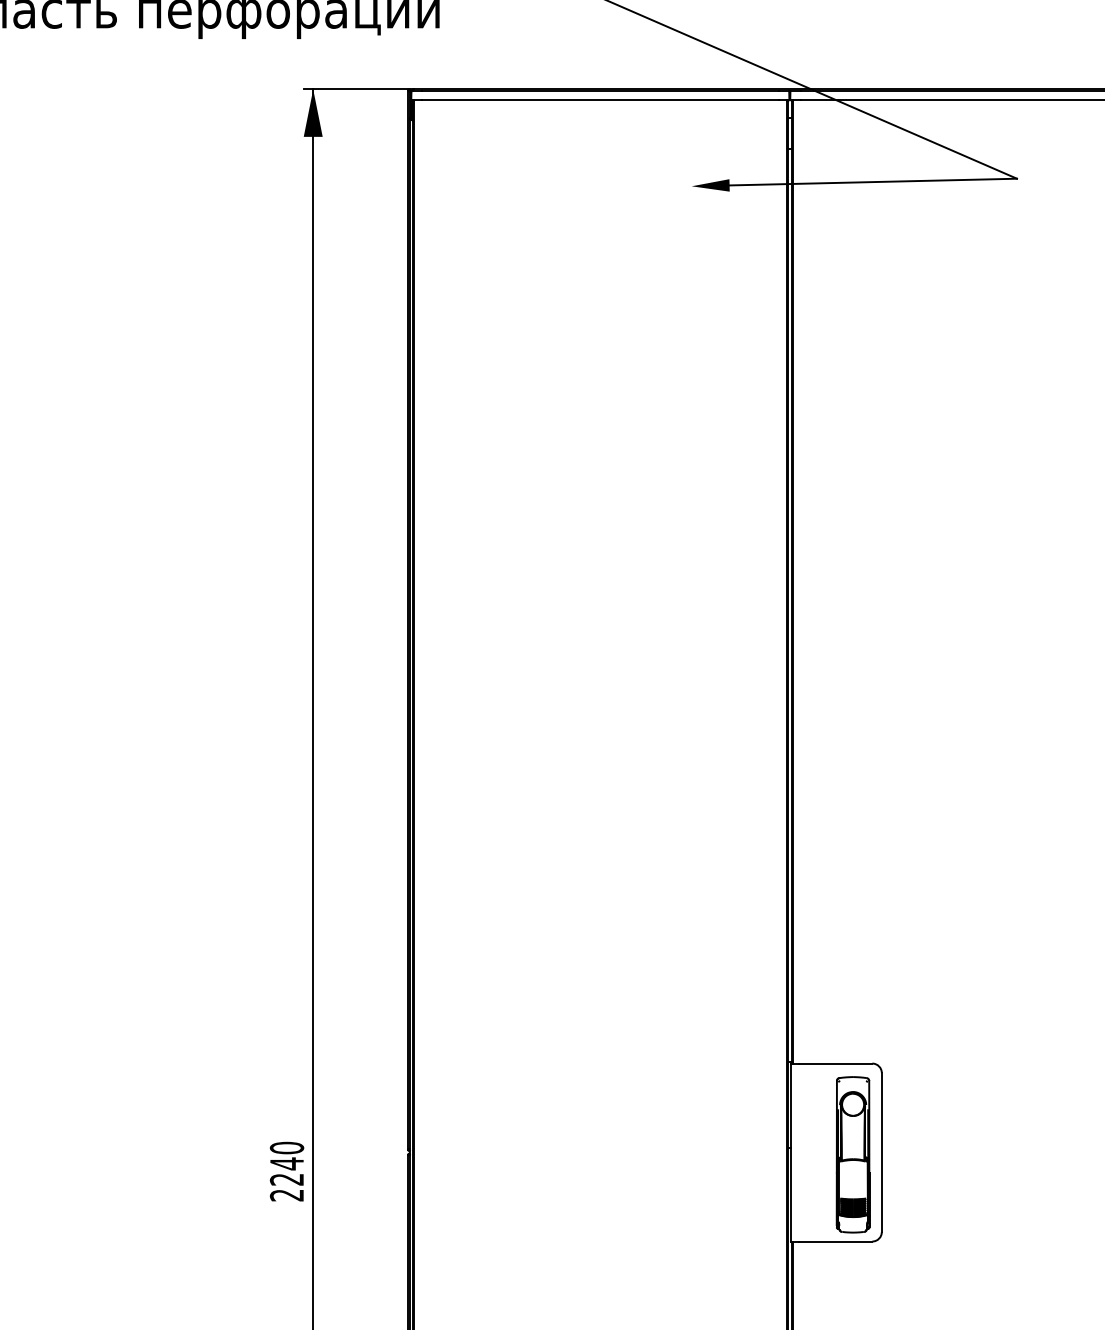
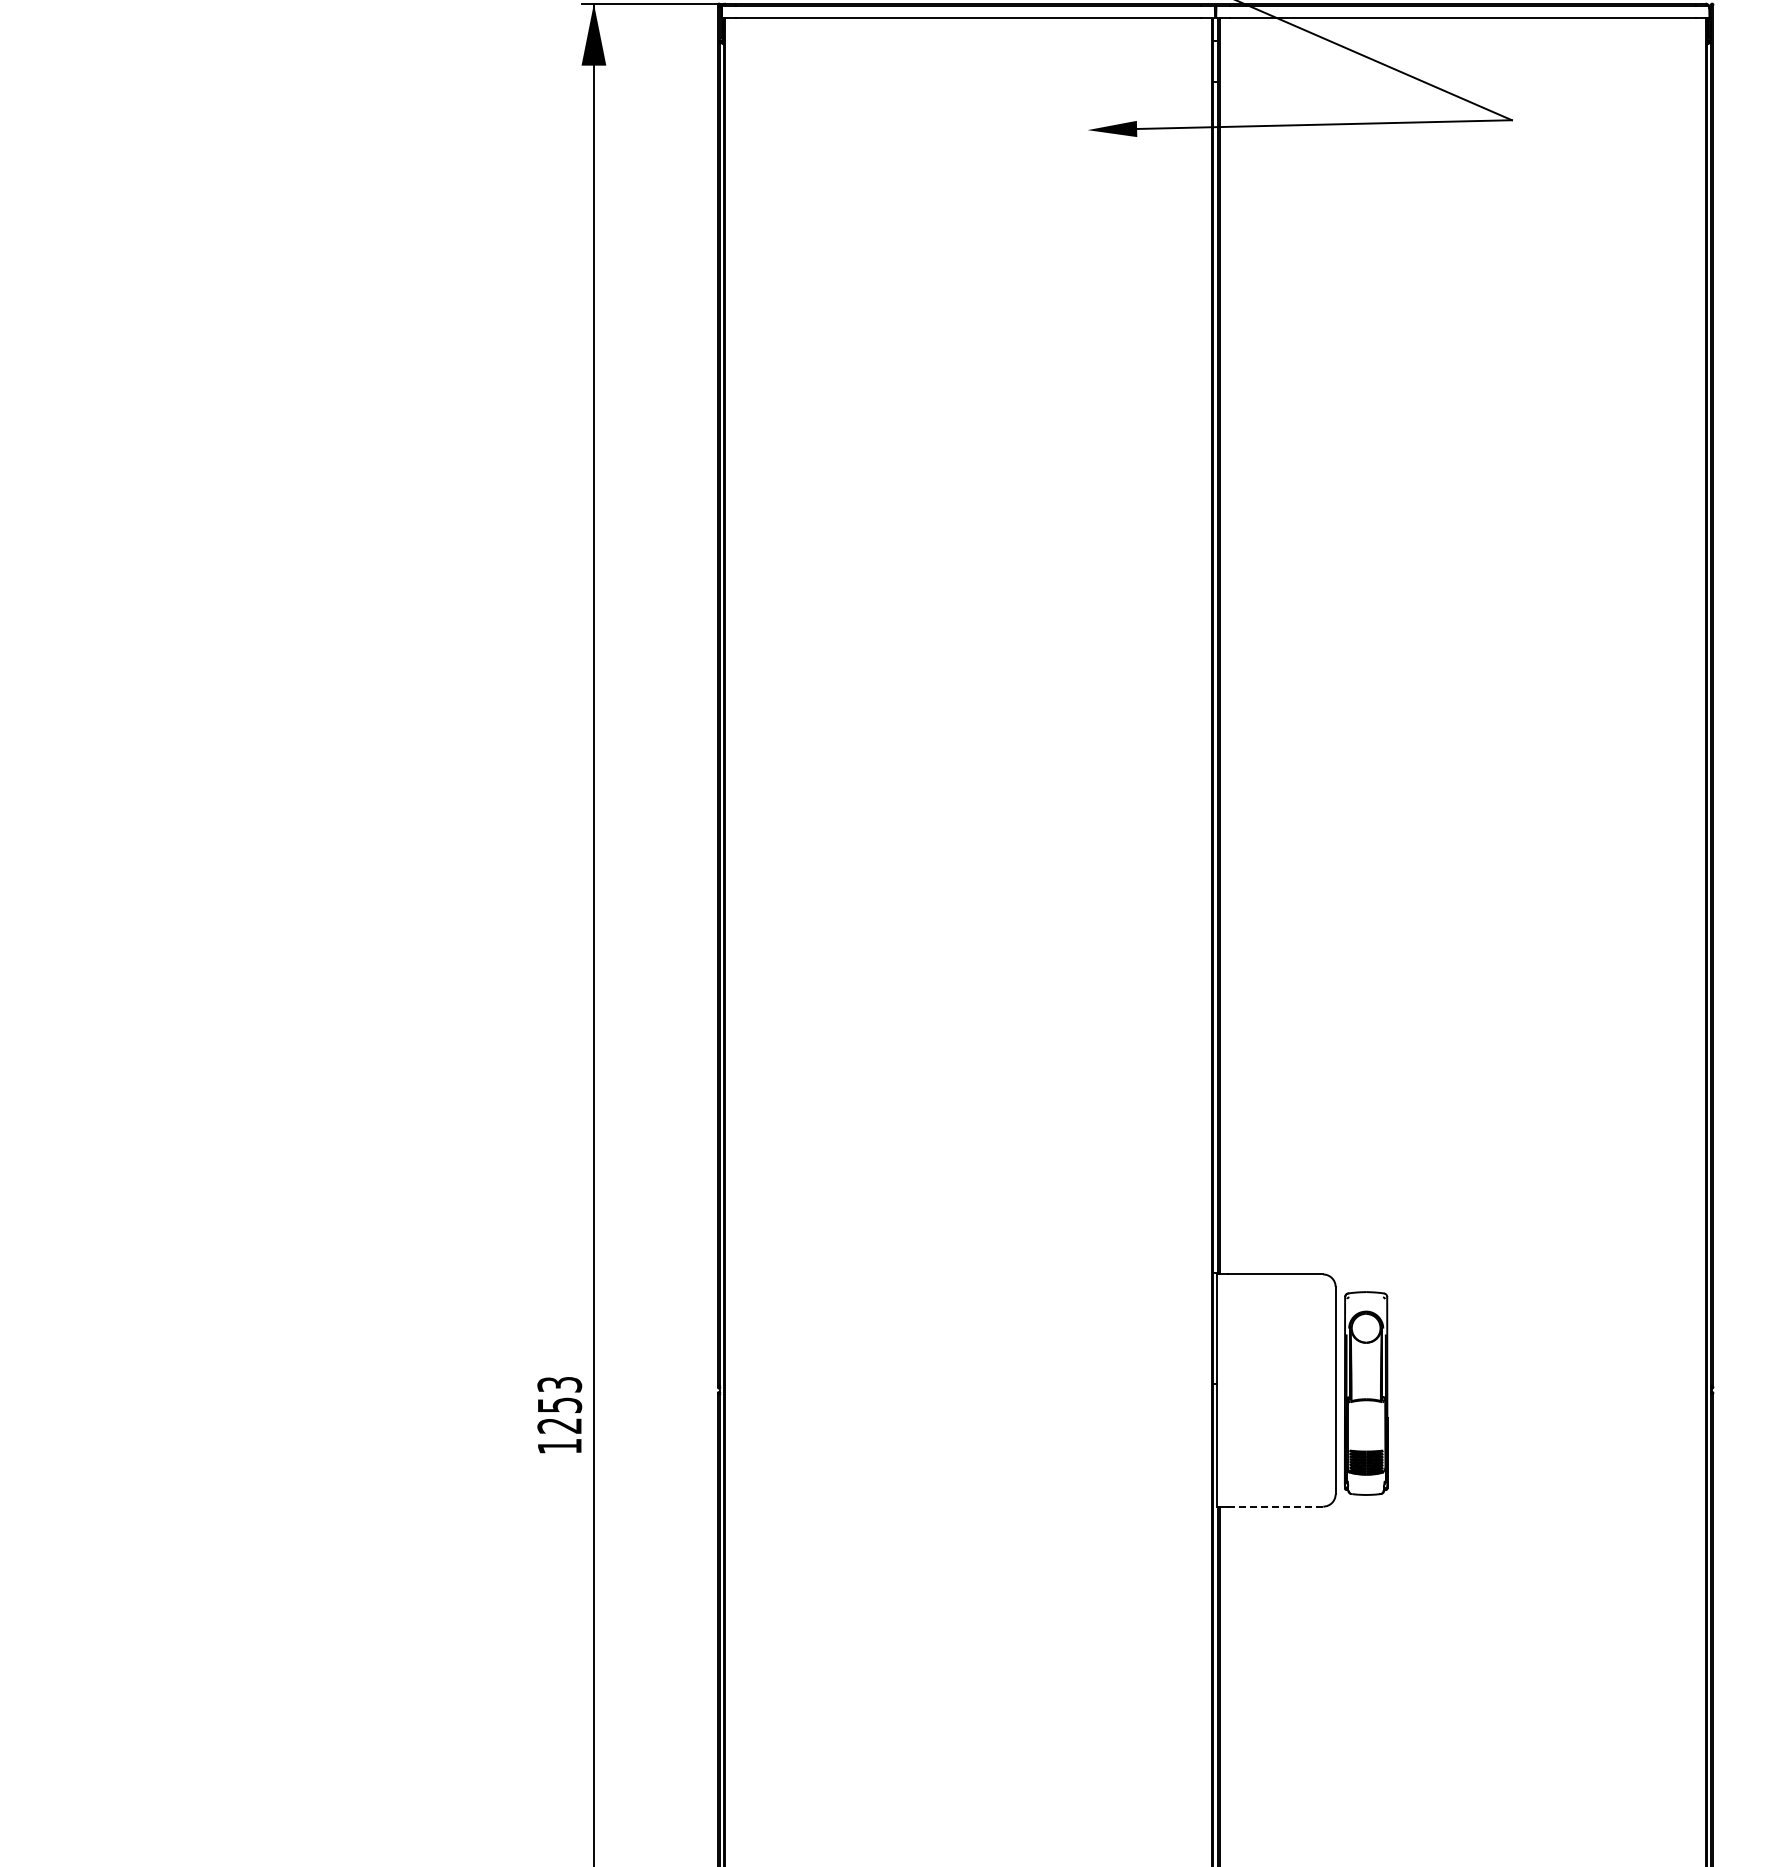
part: (853, 1154) -> (1366, 1393), moved
text: (286, 1171) -> (559, 1415), 2240 -> 1253
line: (835, 1241) -> (1275, 1506), solid -> dashed

